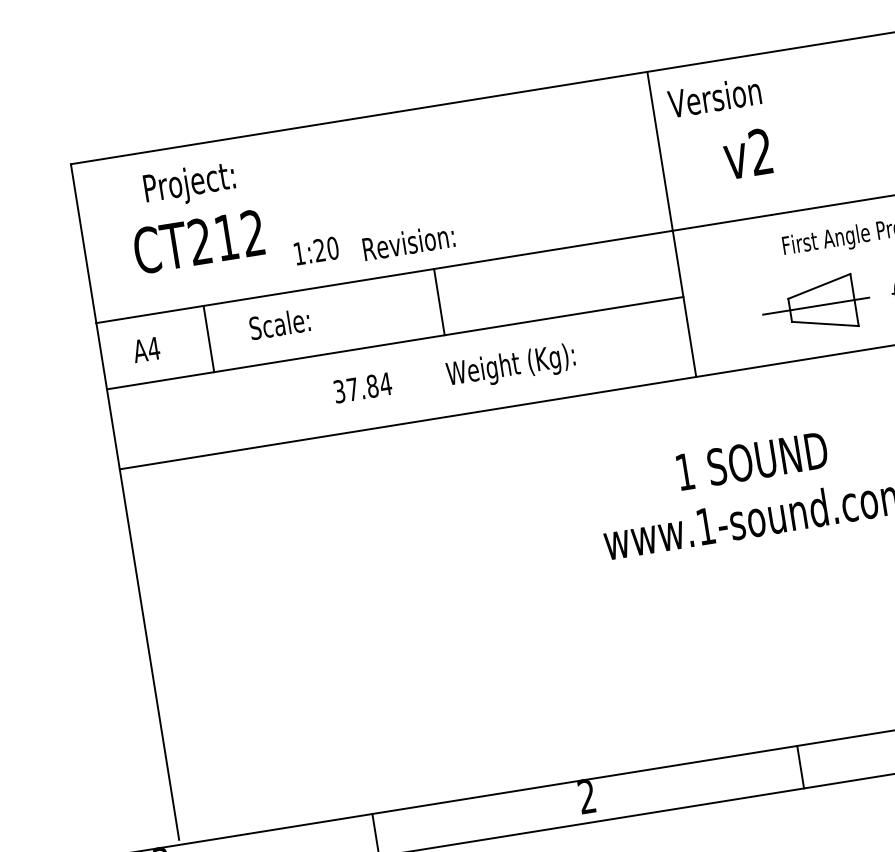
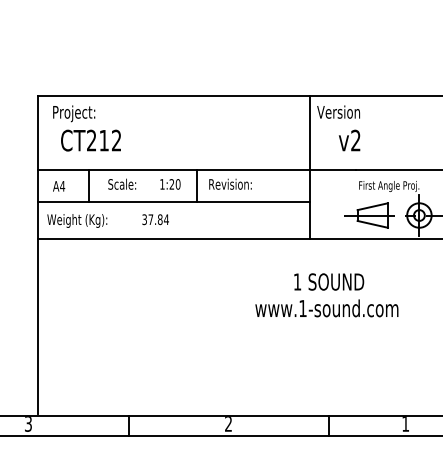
text: (190, 184) -> (74, 113), moved
text: (408, 240) -> (230, 183), moved
text: (316, 251) -> (170, 184), moved
text: (511, 365) -> (77, 220), moved

